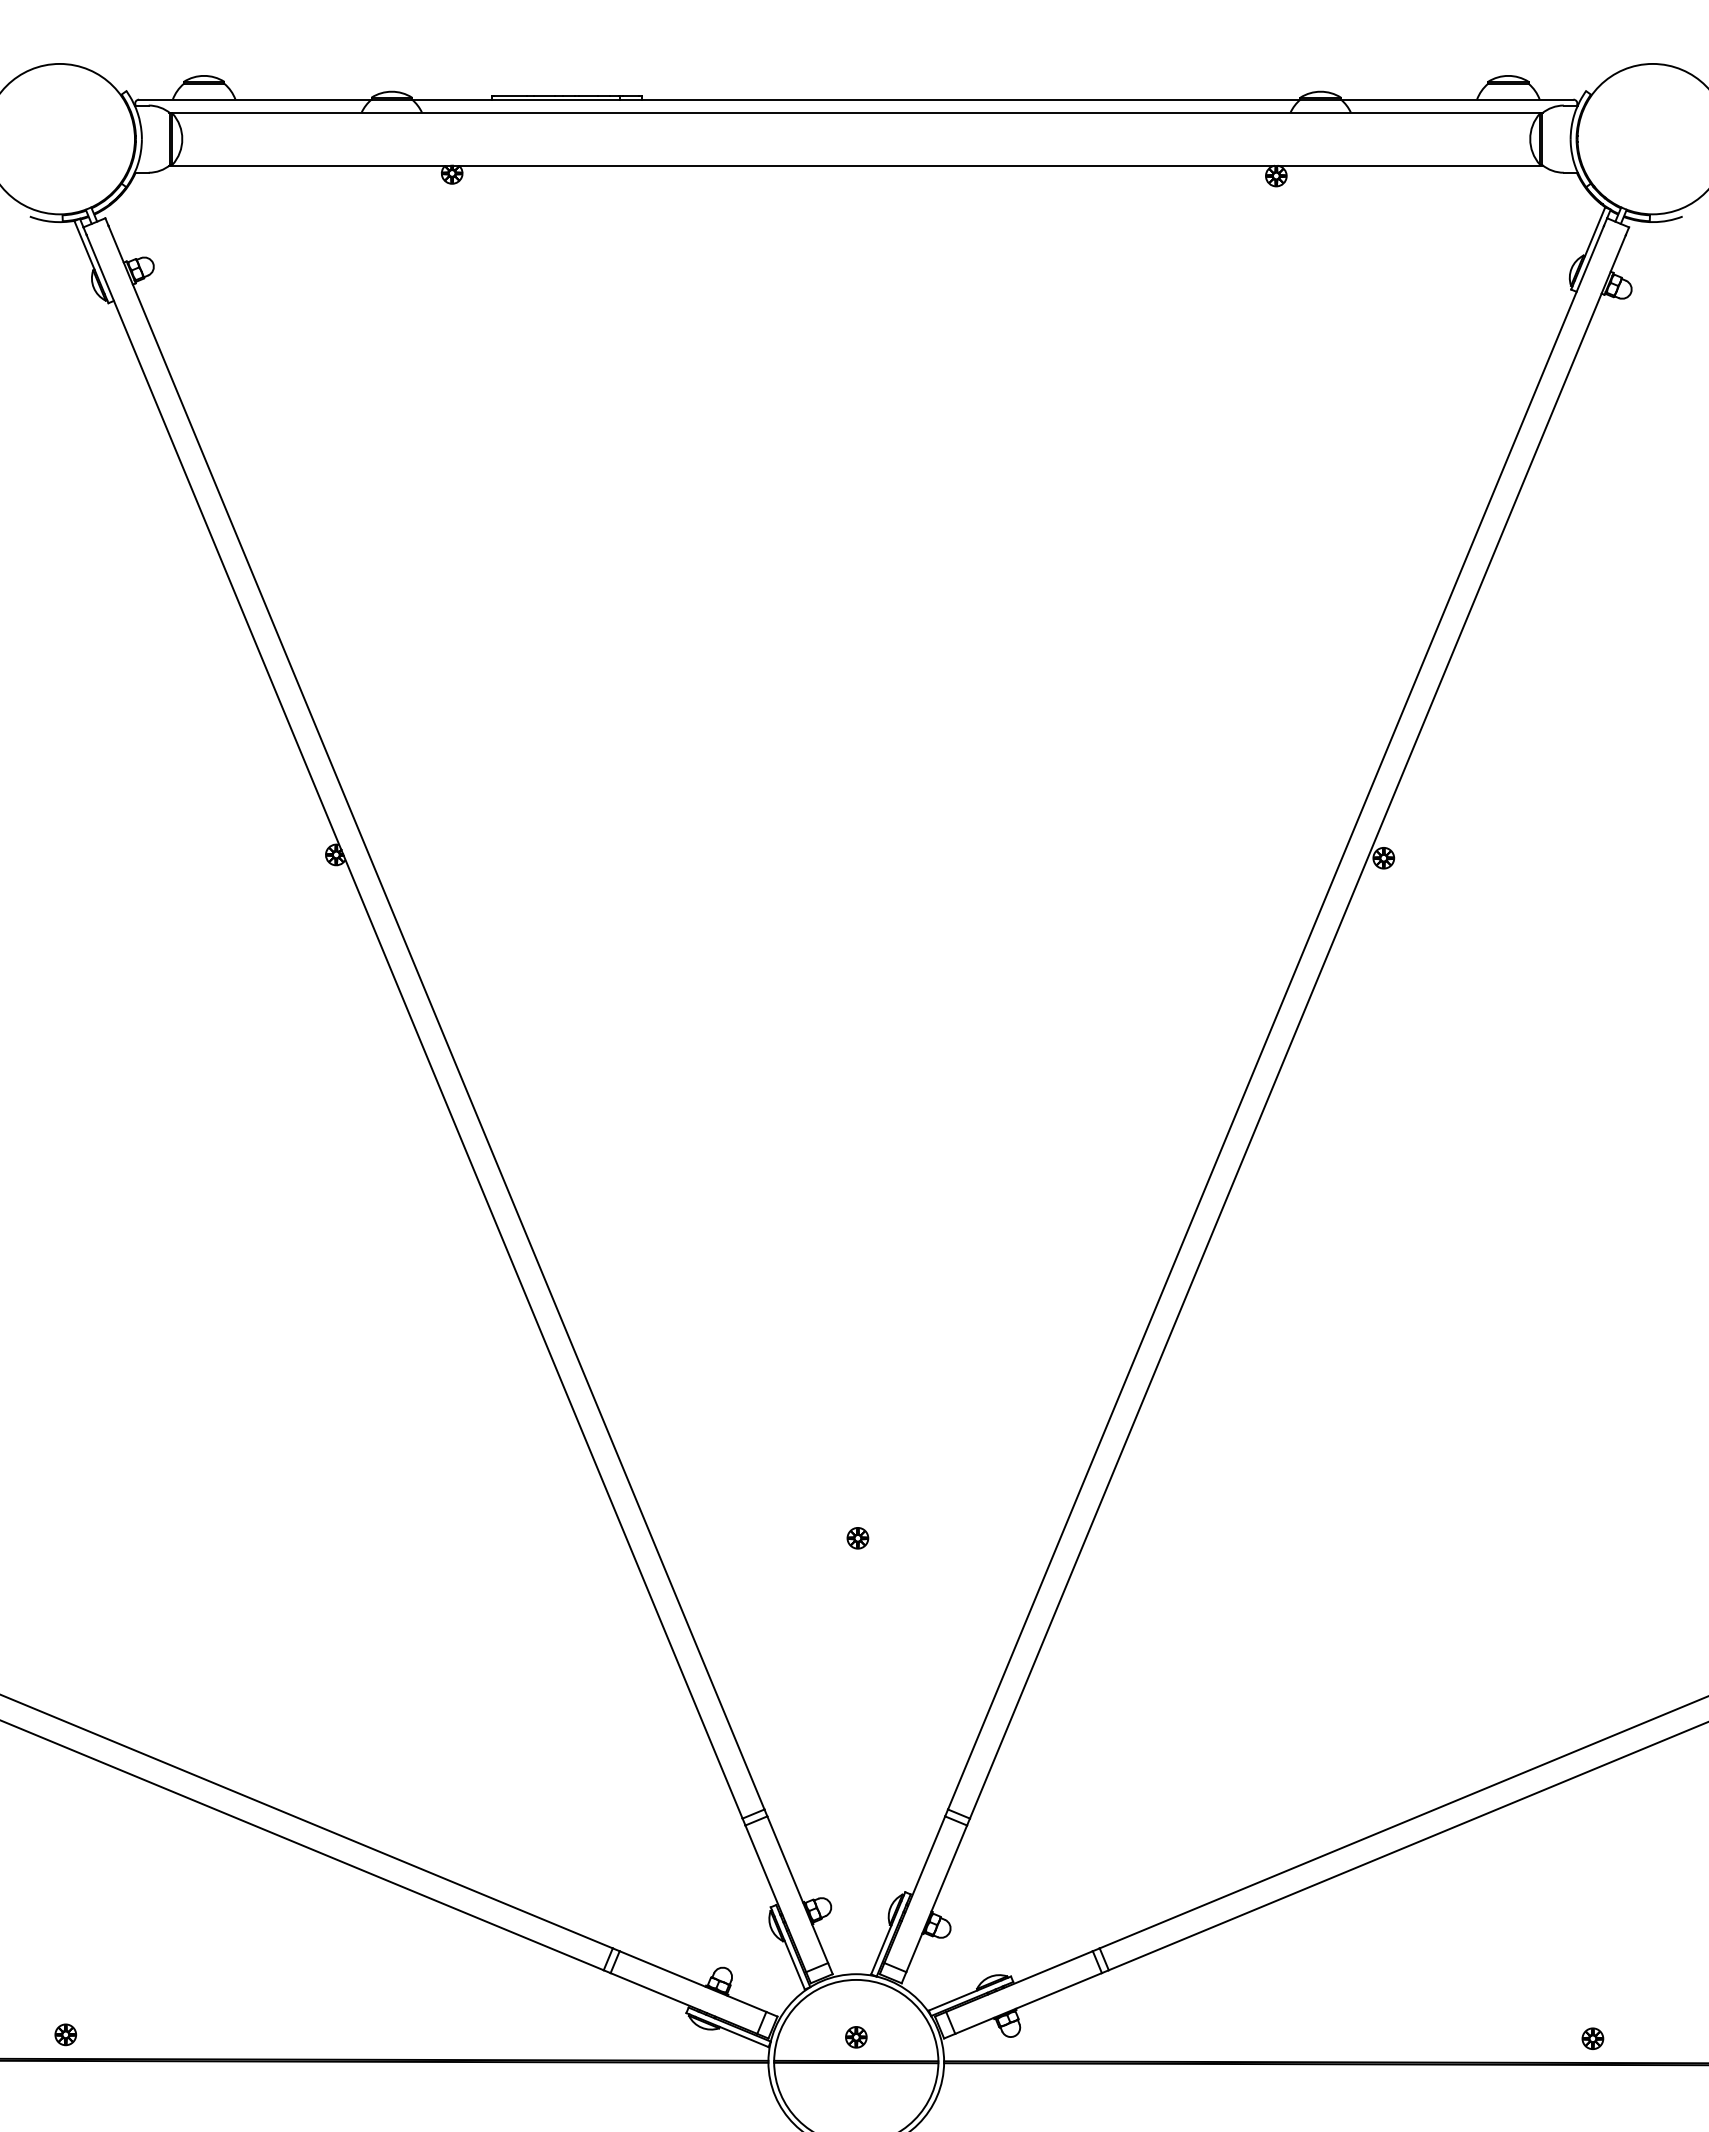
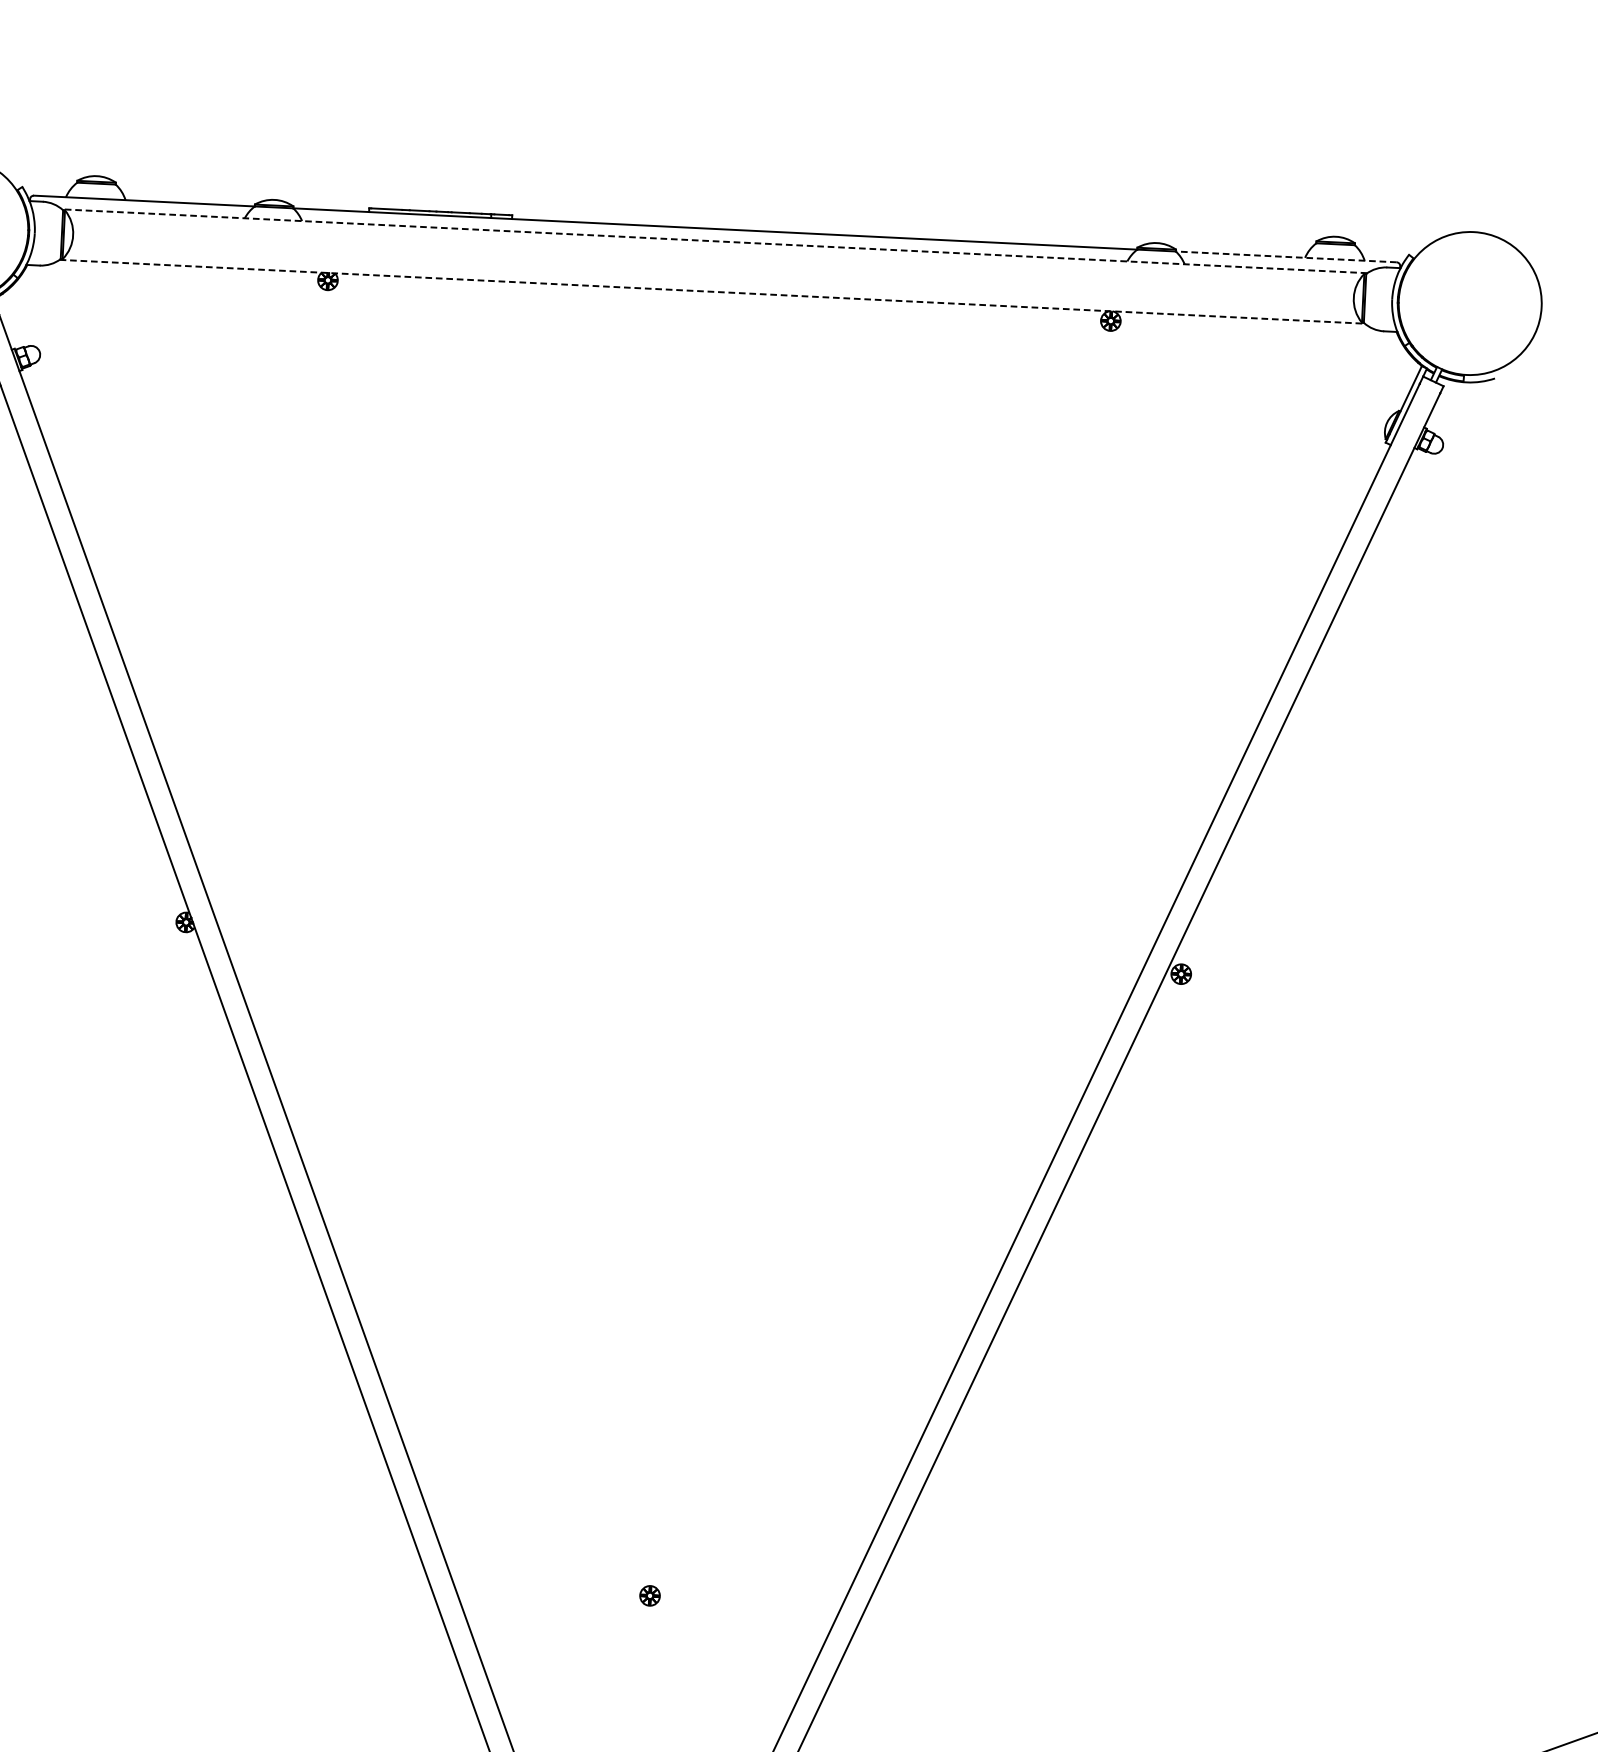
line: (1456, 99) -> (1285, 256), solid -> dashed
line: (856, 112) -> (714, 241), solid -> dashed
line: (856, 165) -> (712, 291), solid -> dashed

